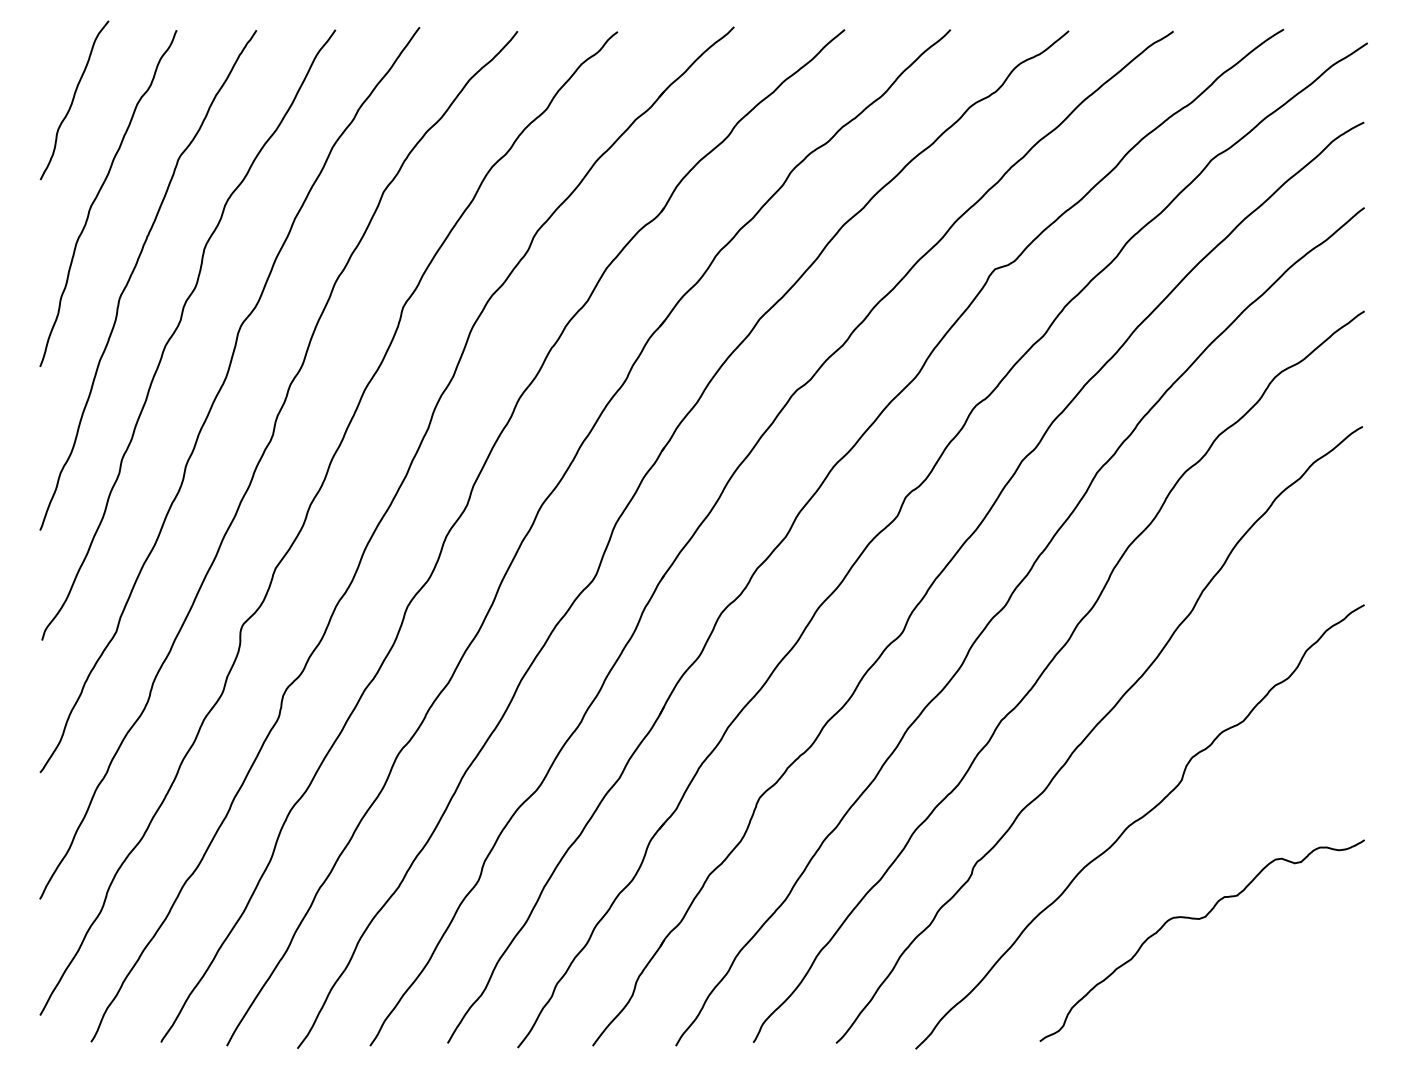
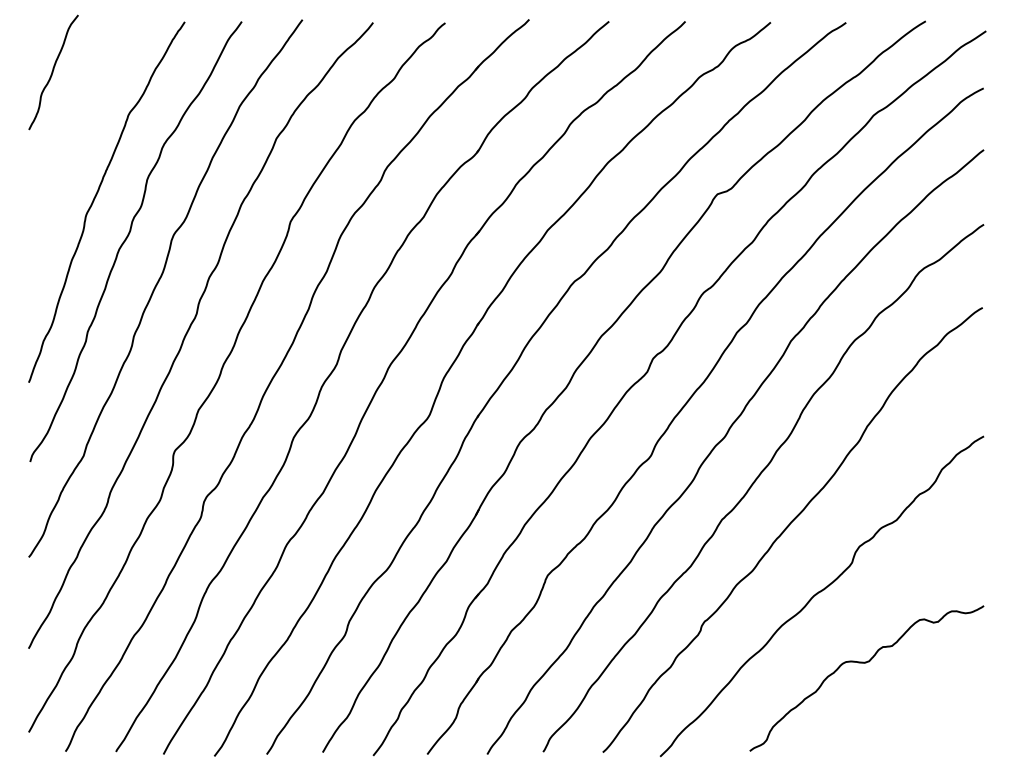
curve: (99, 193) -> (71, 139), removed

